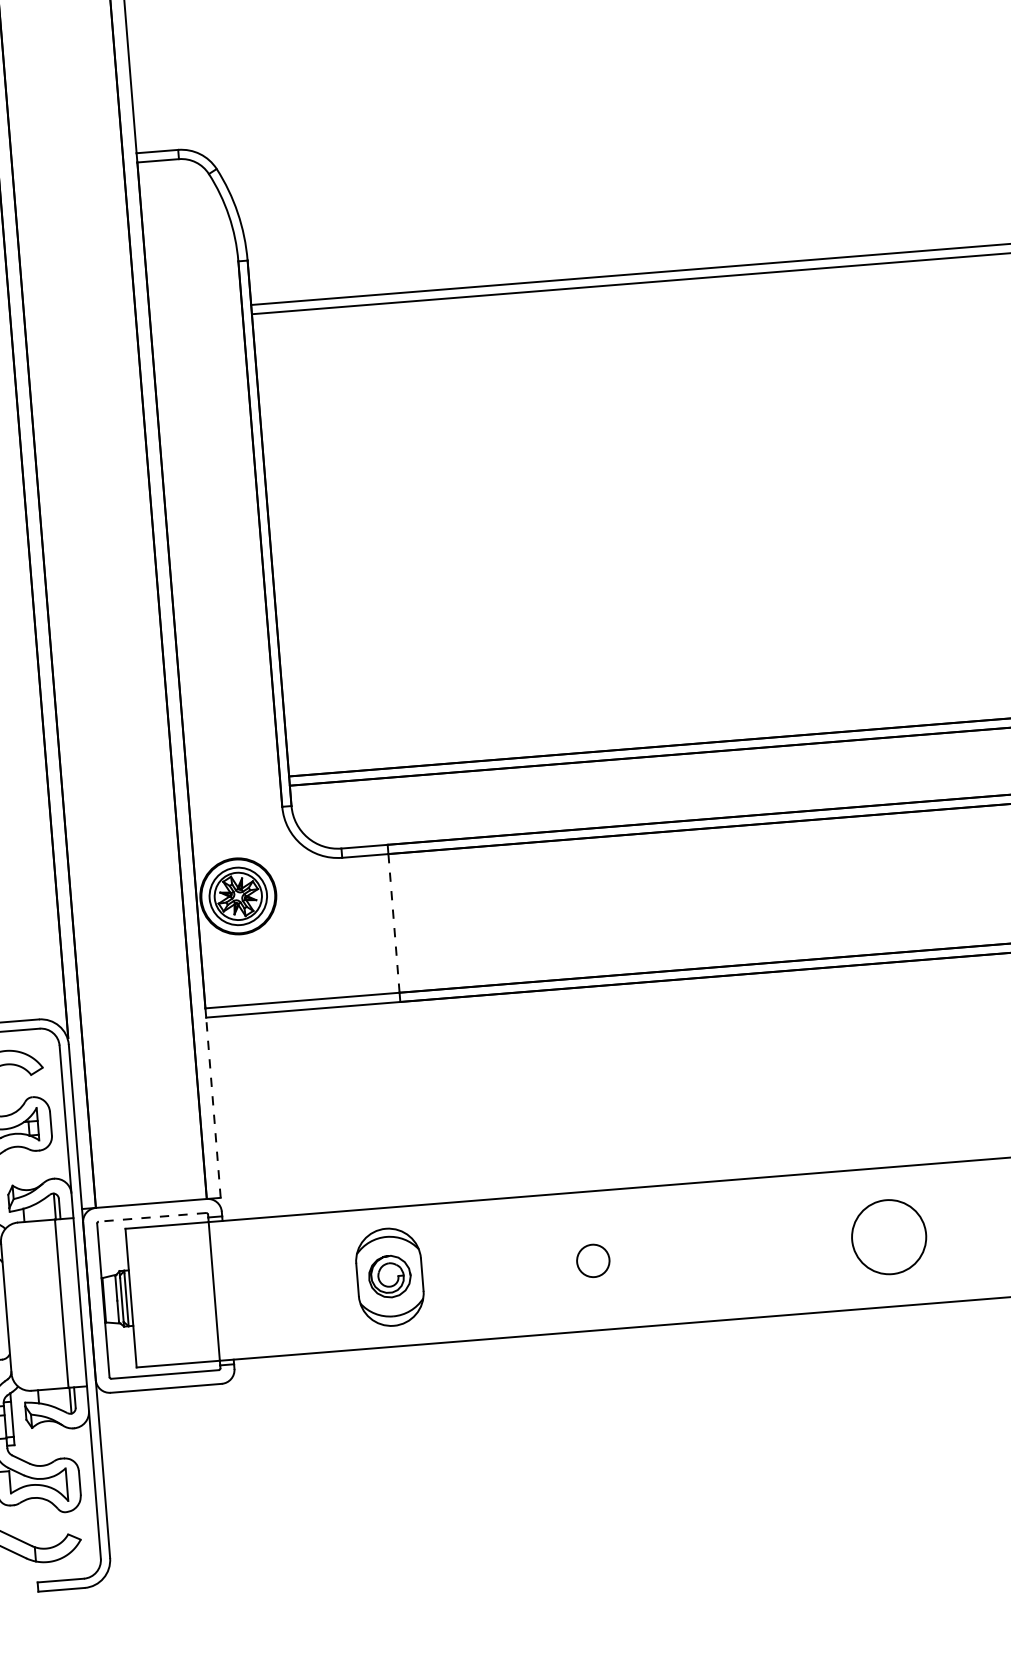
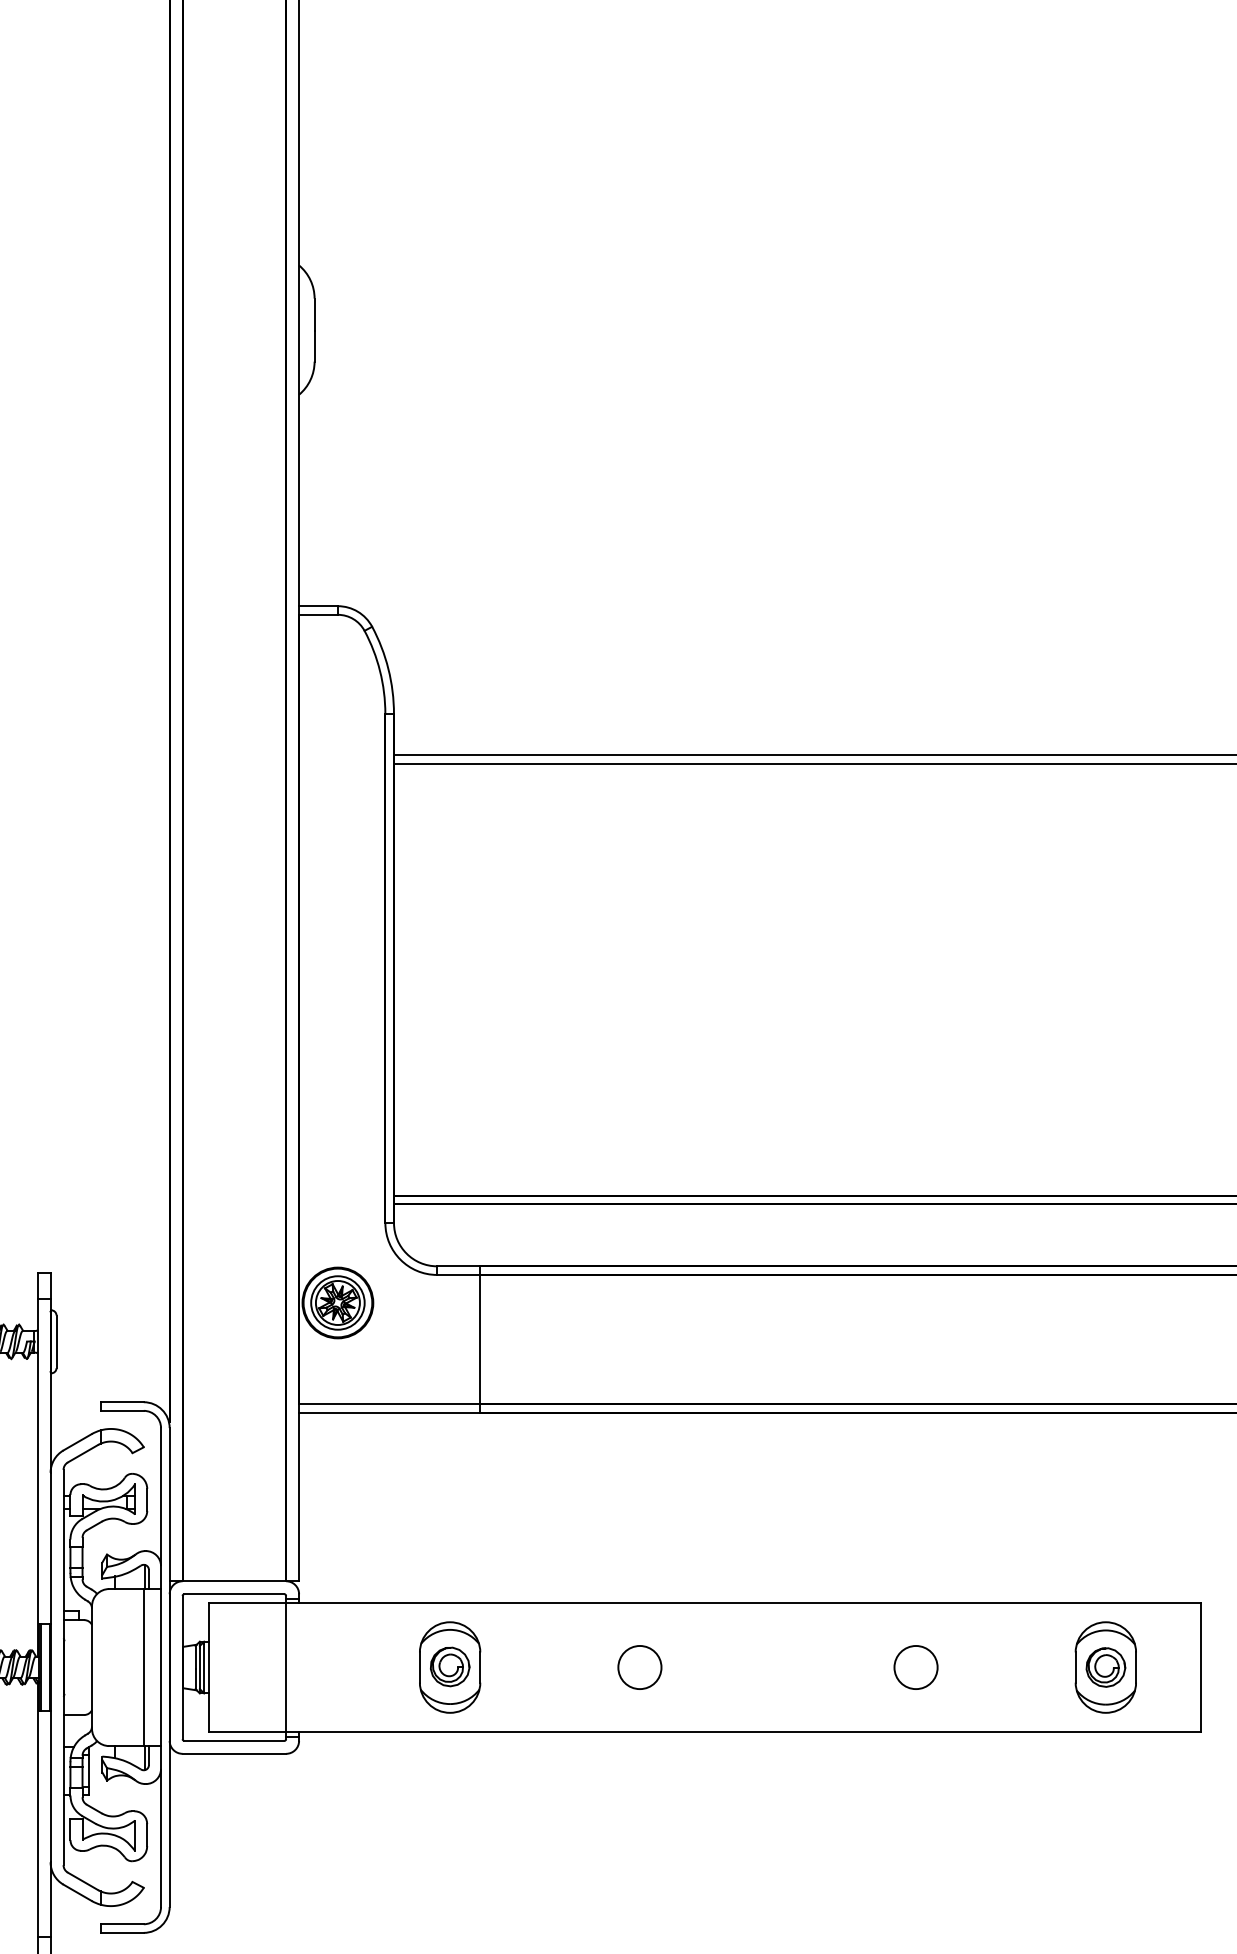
line: (394, 923) -> (480, 1339), dashed -> solid
line: (213, 1107) -> (299, 1496), dashed -> solid
line: (151, 1217) -> (233, 1594), dashed -> solid
circle: (888, 1237) -> (915, 1667), size x0.62
circle: (592, 1260) -> (639, 1667), size x1.43

